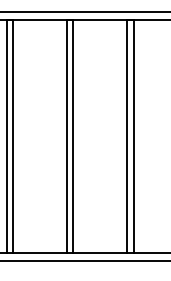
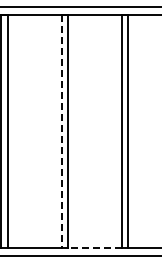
line: (67, 137) -> (62, 132), solid -> dashed
line: (99, 252) -> (94, 247), solid -> dashed

